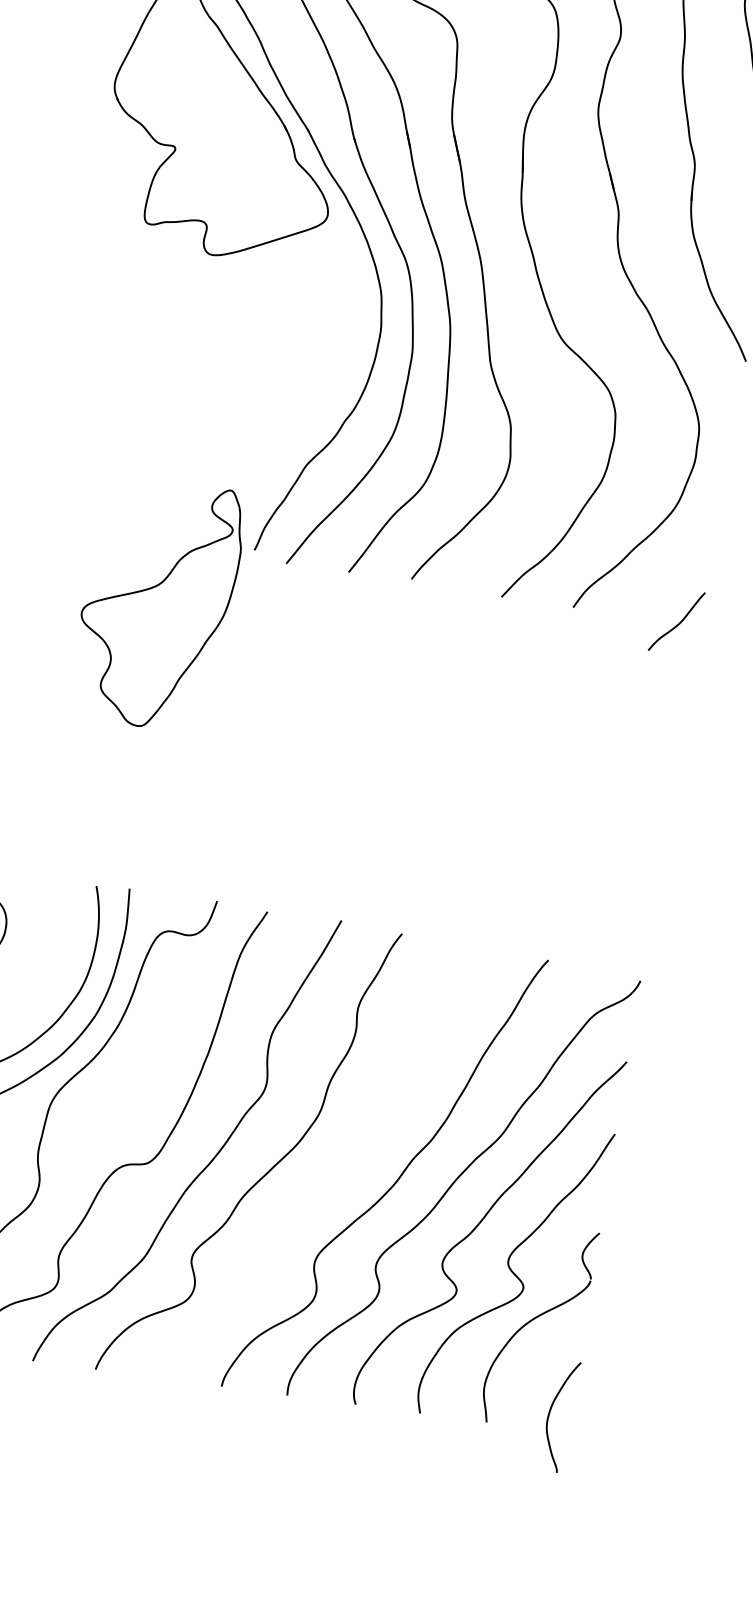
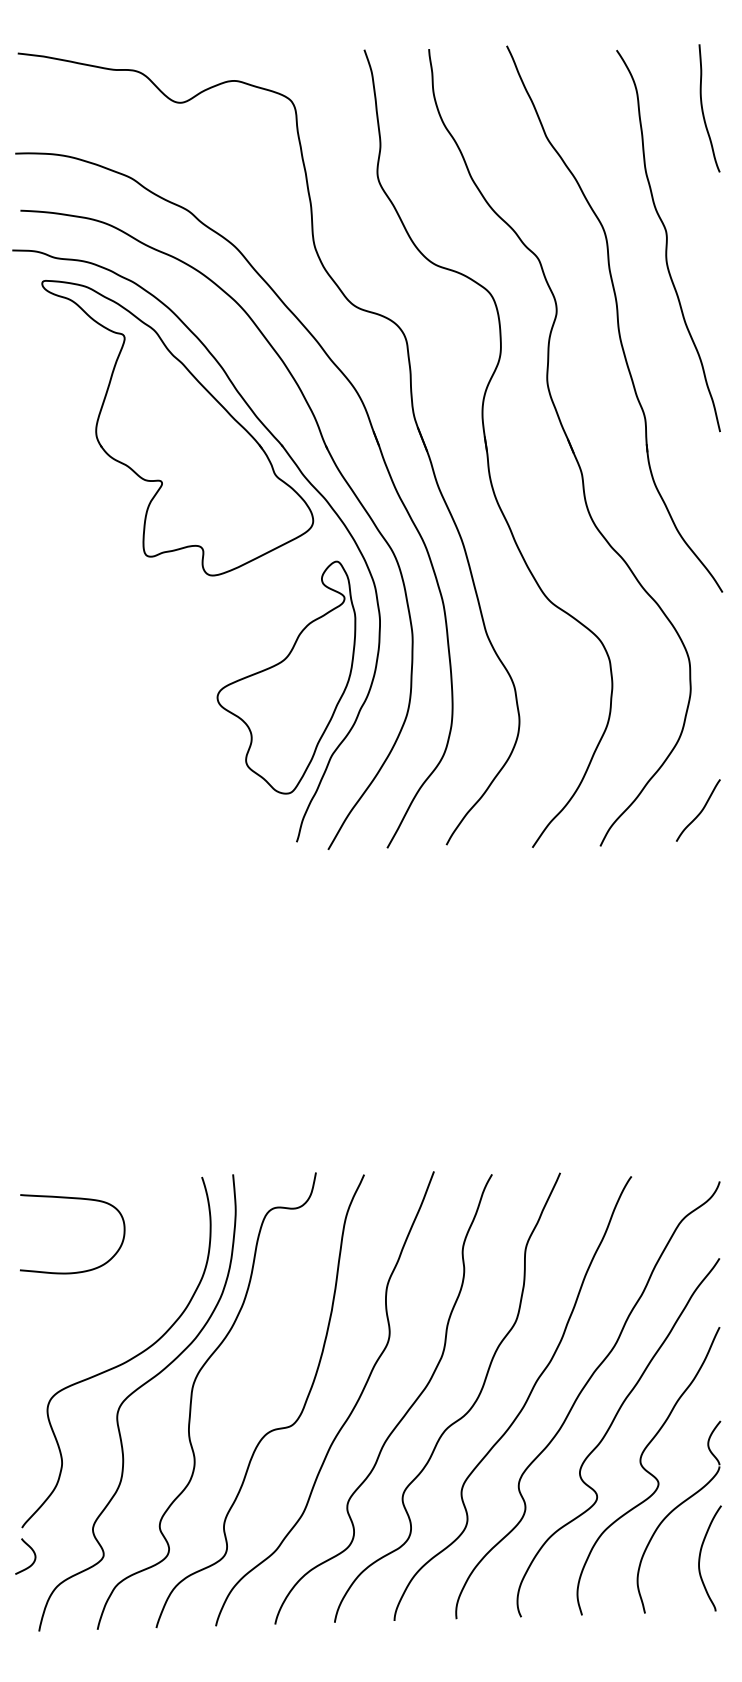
part: (157, 603) -> (286, 677), moved
curve: (678, 622) -> (700, 811), moved
curve: (327, 1183) -> (461, 1416), added
curve: (550, 1414) -> (700, 1558), moved

